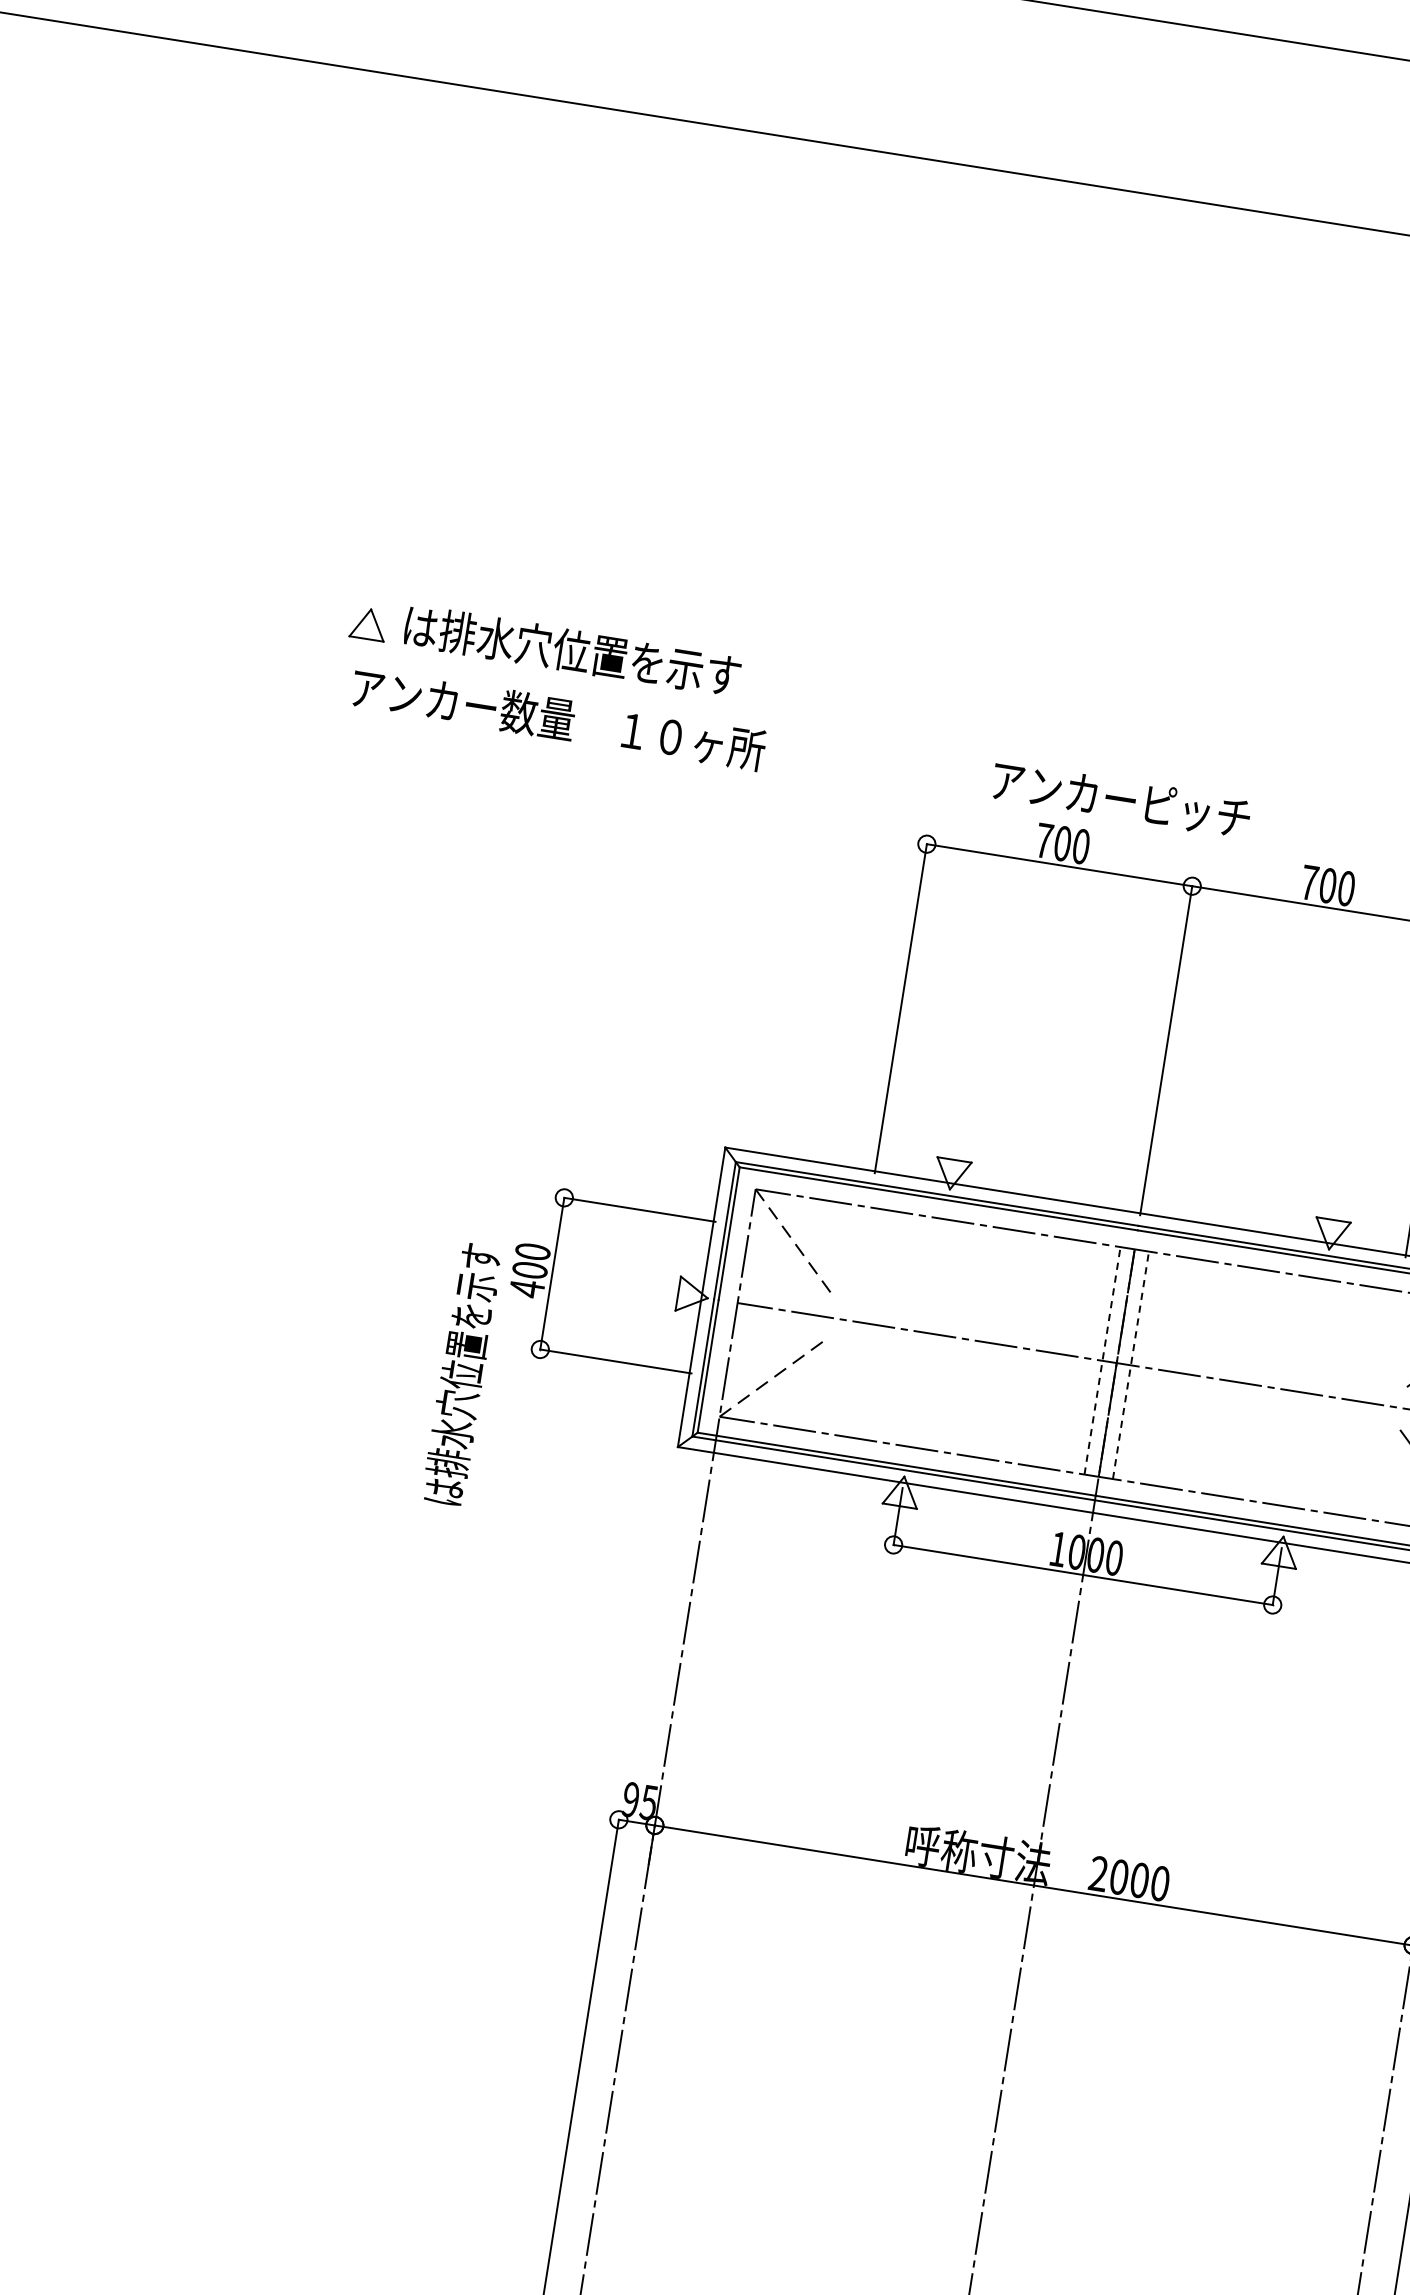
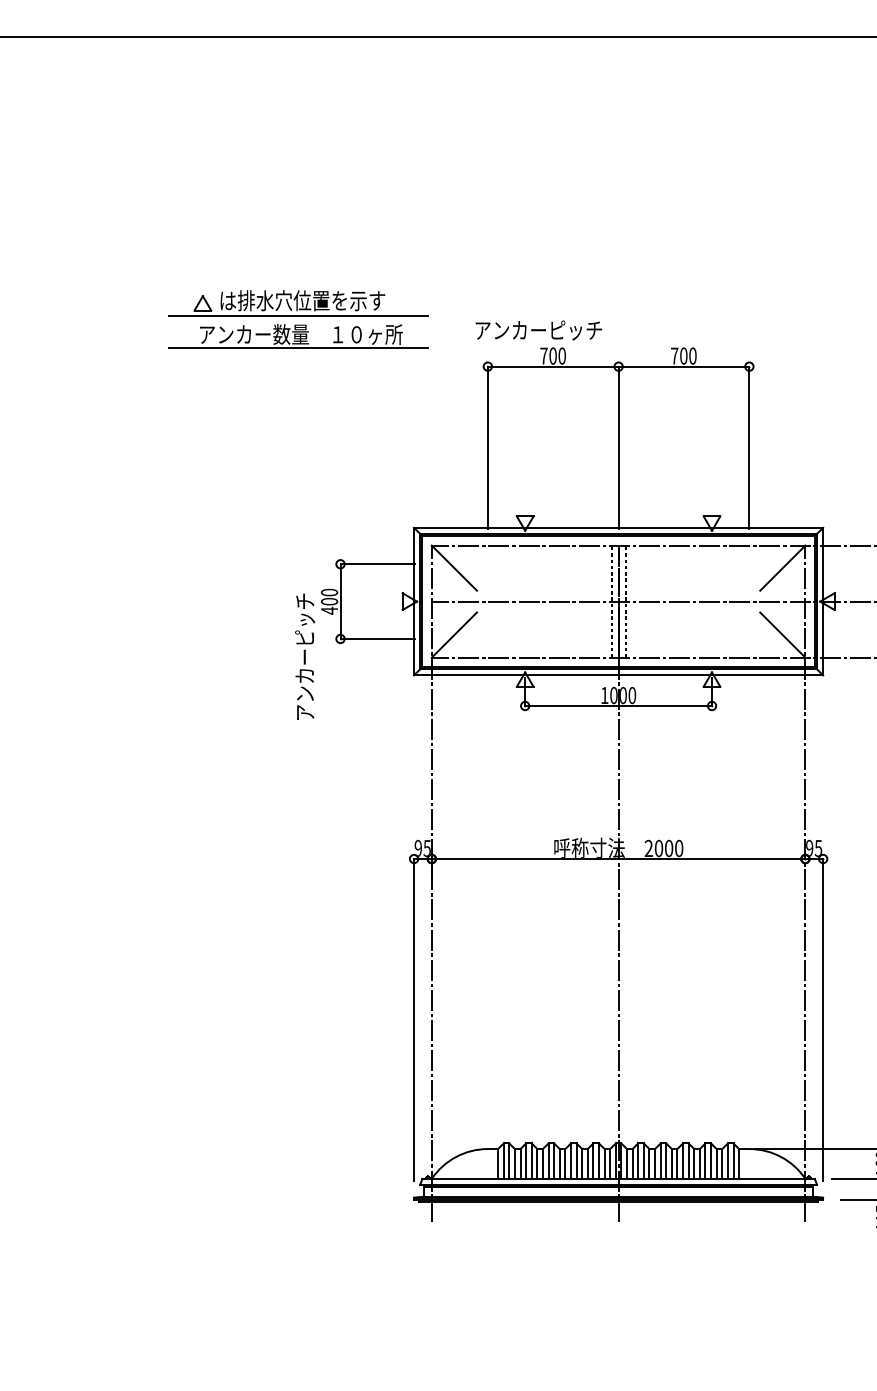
line: (559, 679) -> (298, 315), added
line: (548, 746) -> (298, 348), added
text: (1120, 799) -> (538, 330), moved
line: (794, 1243) -> (454, 568), dashed -> solid
text: (461, 1373) -> (304, 656), は排水穴位置を示す -> アンカーピッチ
line: (772, 1379) -> (454, 635), dashed -> solid

